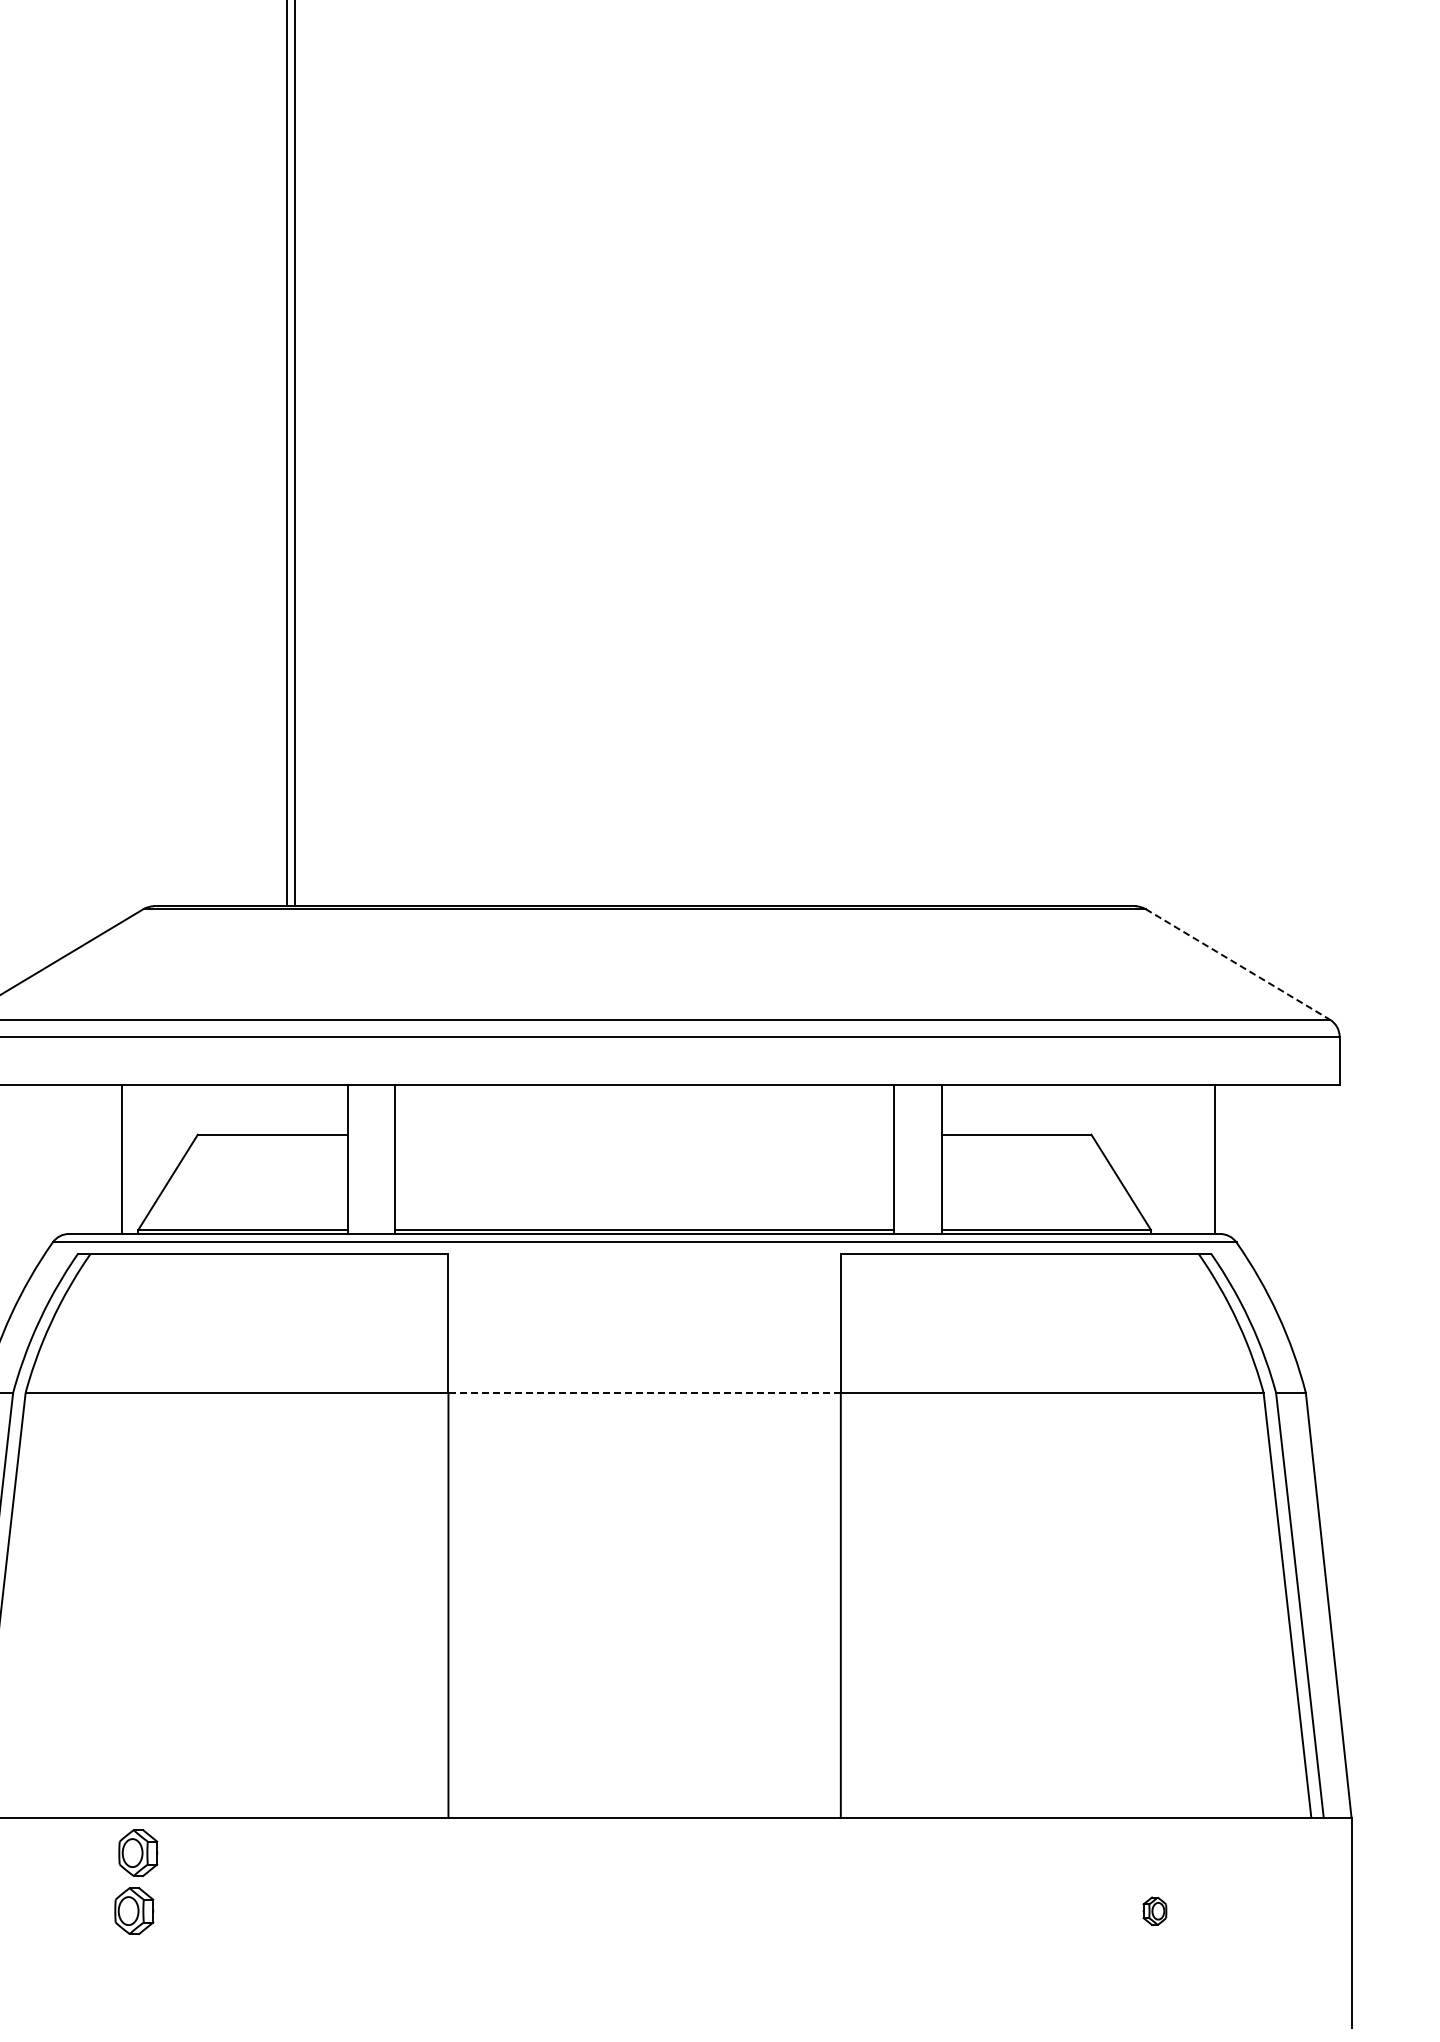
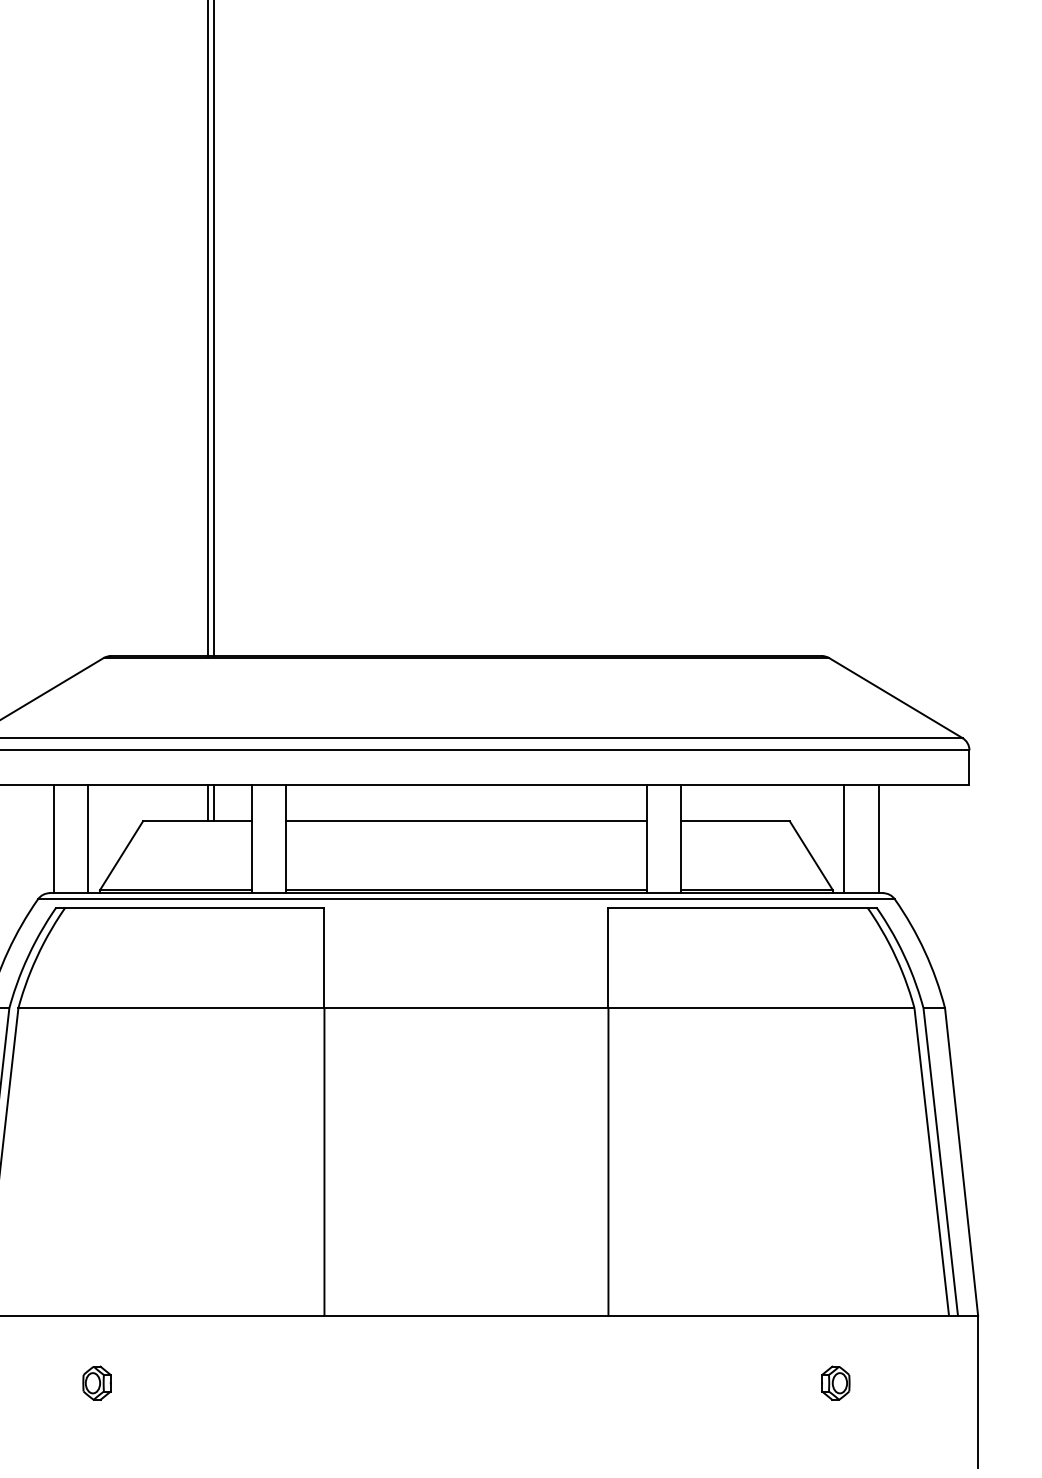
line: (1238, 964) -> (896, 698), dashed -> solid
line: (287, 1109) -> (207, 803), added
line: (295, 1109) -> (213, 803), added
line: (644, 1134) -> (466, 821), added
line: (74, 1159) -> (53, 839), added
line: (1166, 1159) -> (844, 839), added
line: (644, 1392) -> (466, 1007), dashed -> solid
part: (138, 1852) -> (100, 1340), removed
part: (1154, 1911) -> (835, 1383), size x1.67

